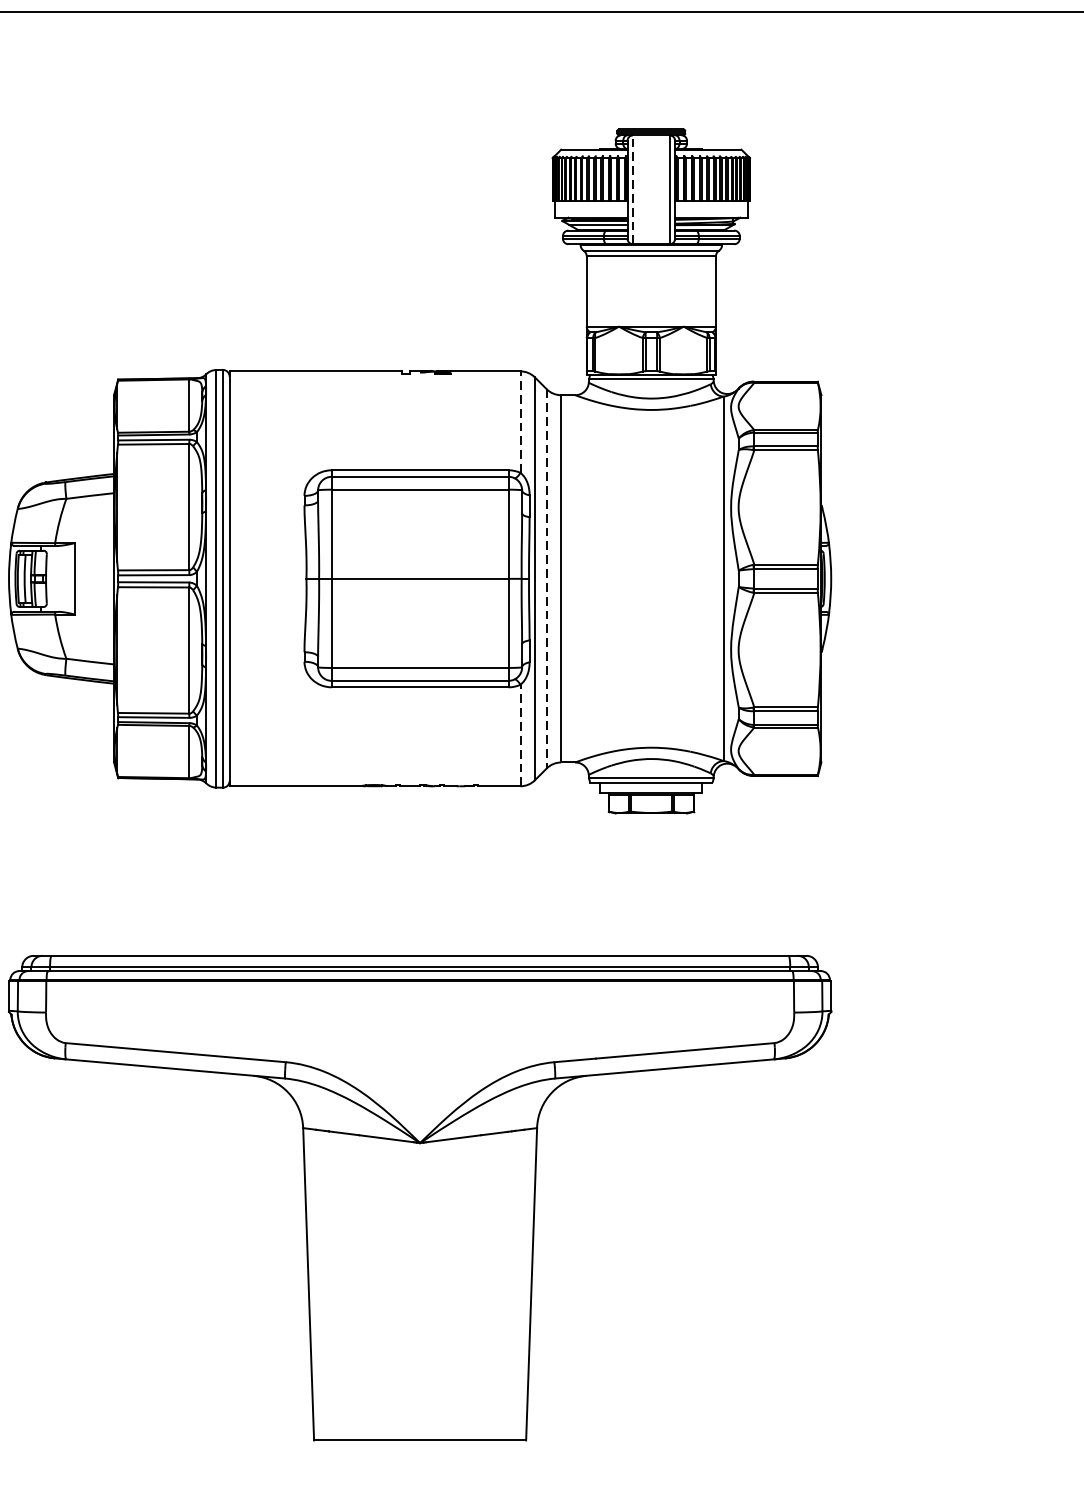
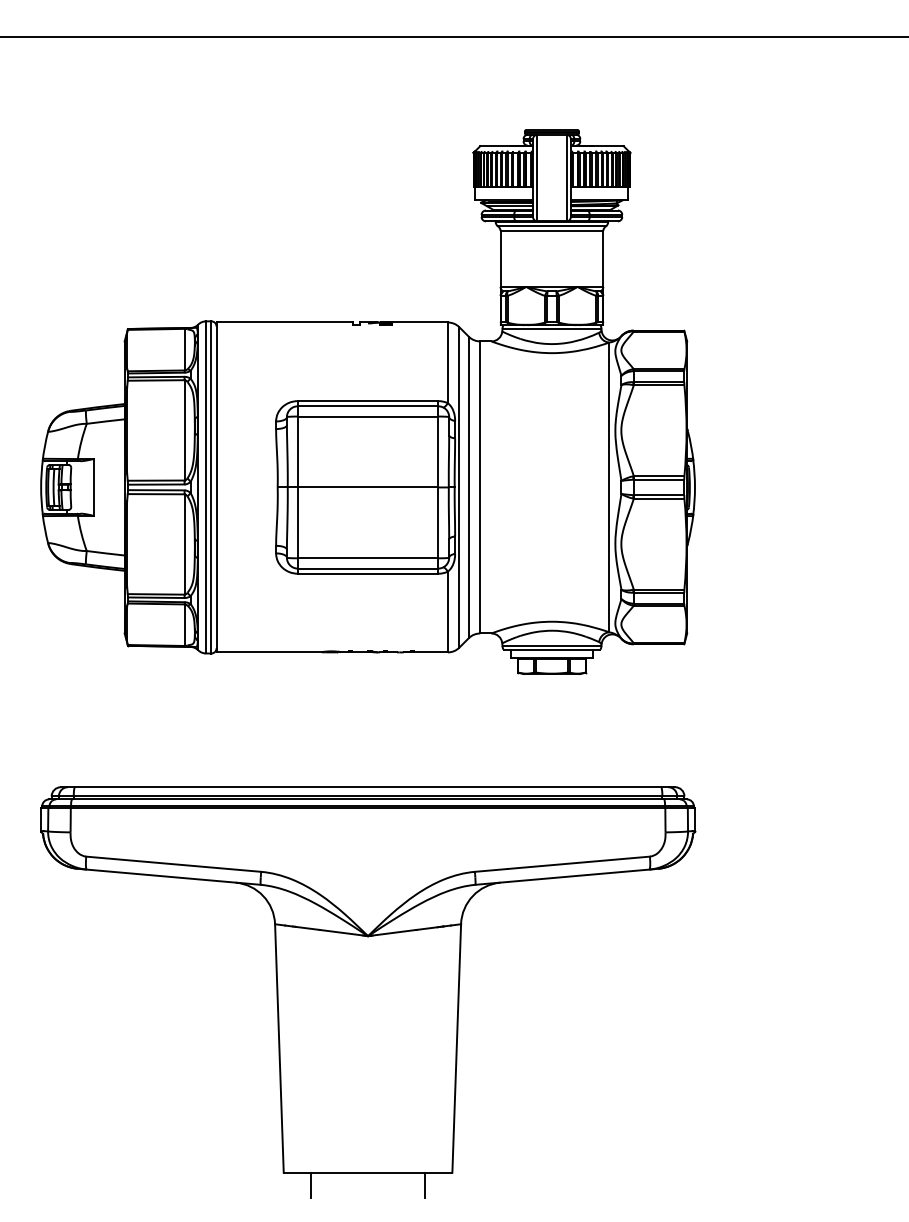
line: (633, 189) -> (537, 177), dashed -> solid
line: (520, 421) -> (447, 362), dashed -> solid
line: (546, 578) -> (468, 487), dashed -> solid
line: (520, 734) -> (447, 611), dashed -> solid
line: (348, 1456) -> (311, 1185), added
line: (491, 1456) -> (424, 1185), added

